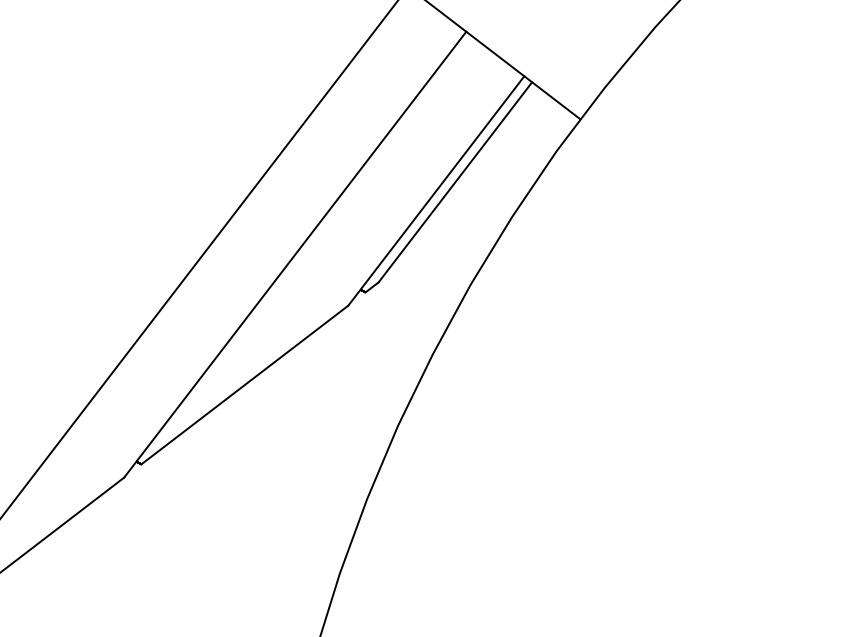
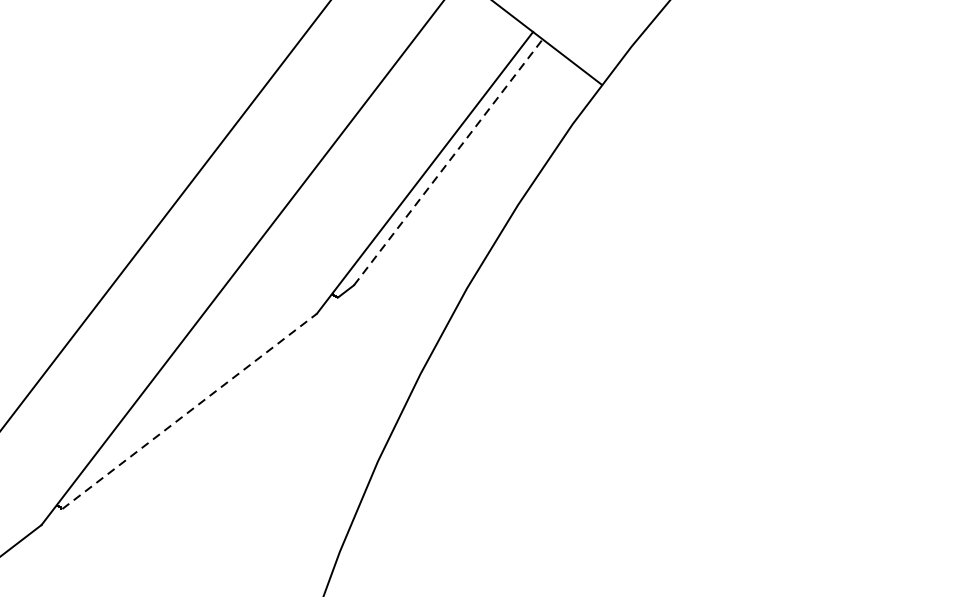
line: (455, 181) -> (448, 161), solid -> dashed
line: (244, 385) -> (189, 411), solid -> dashed

